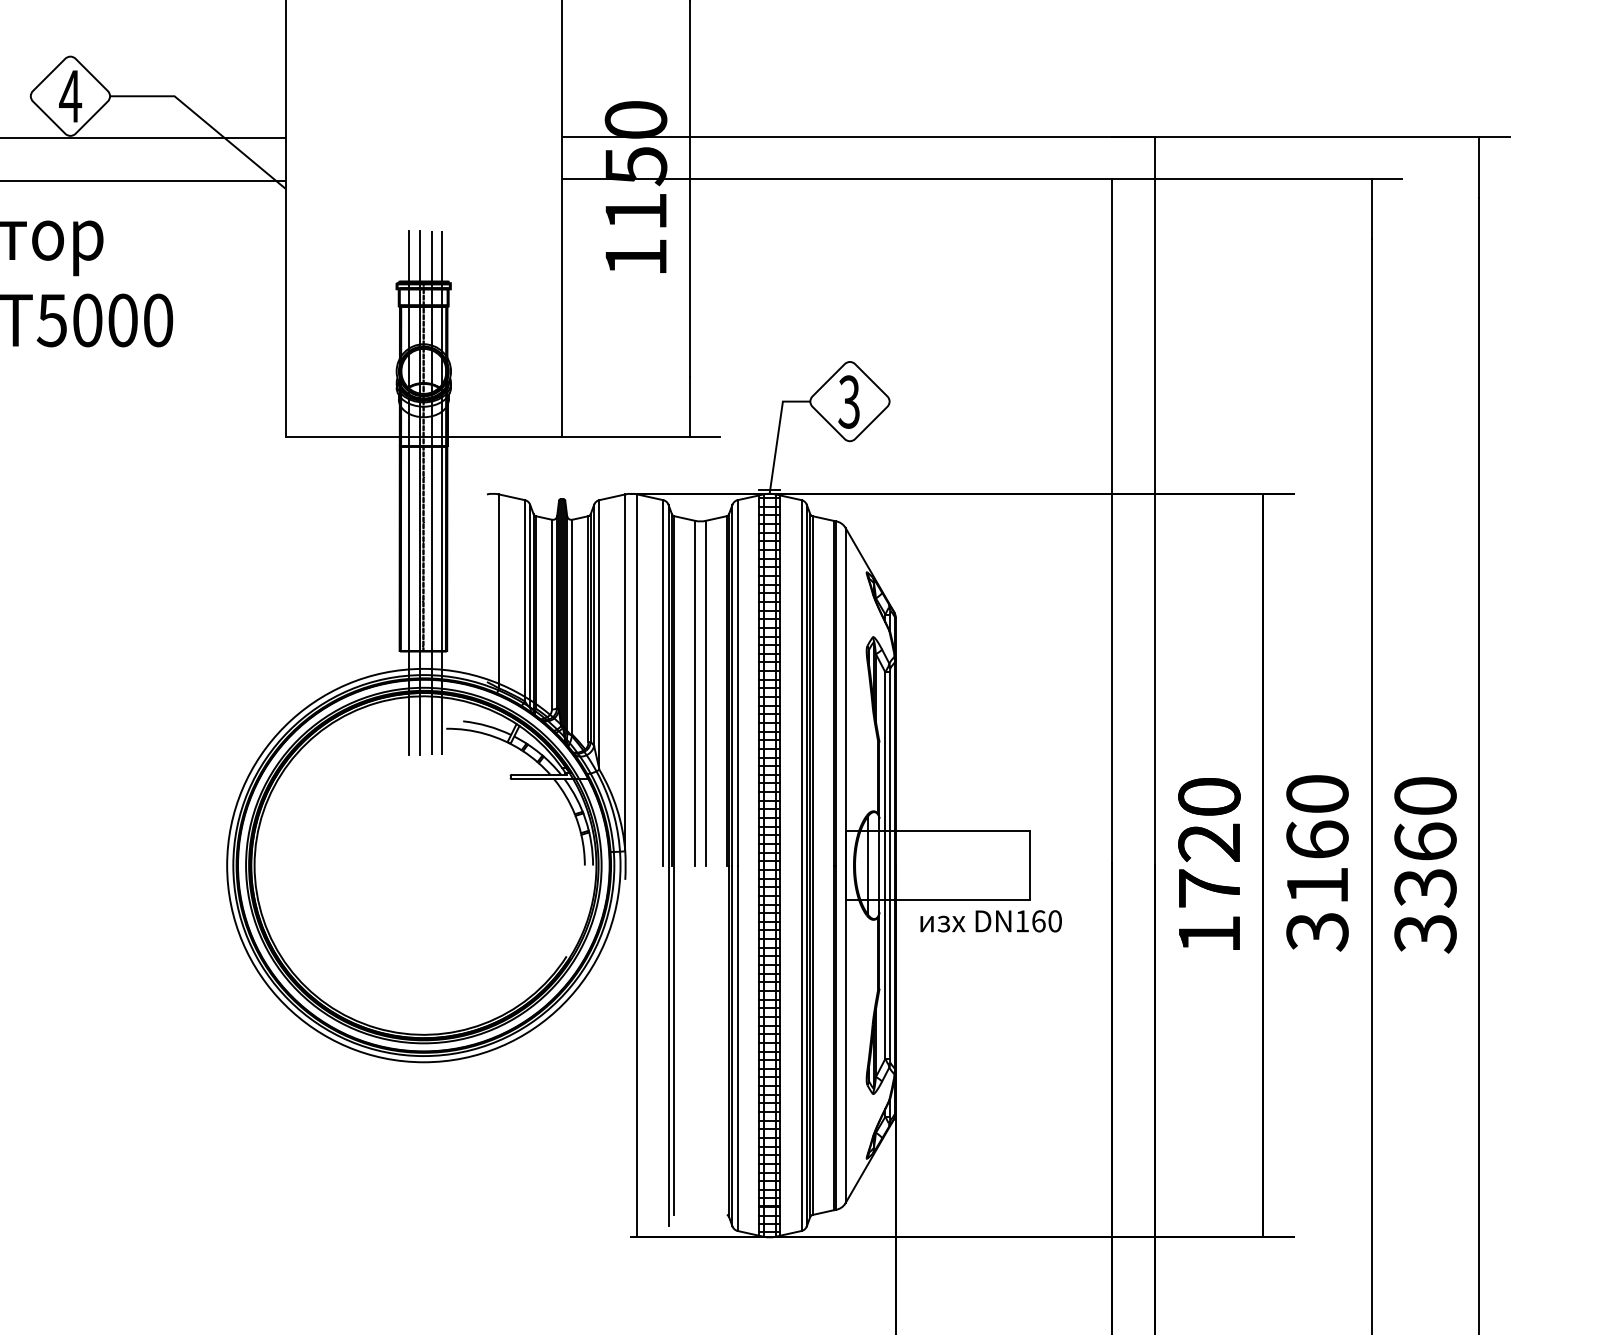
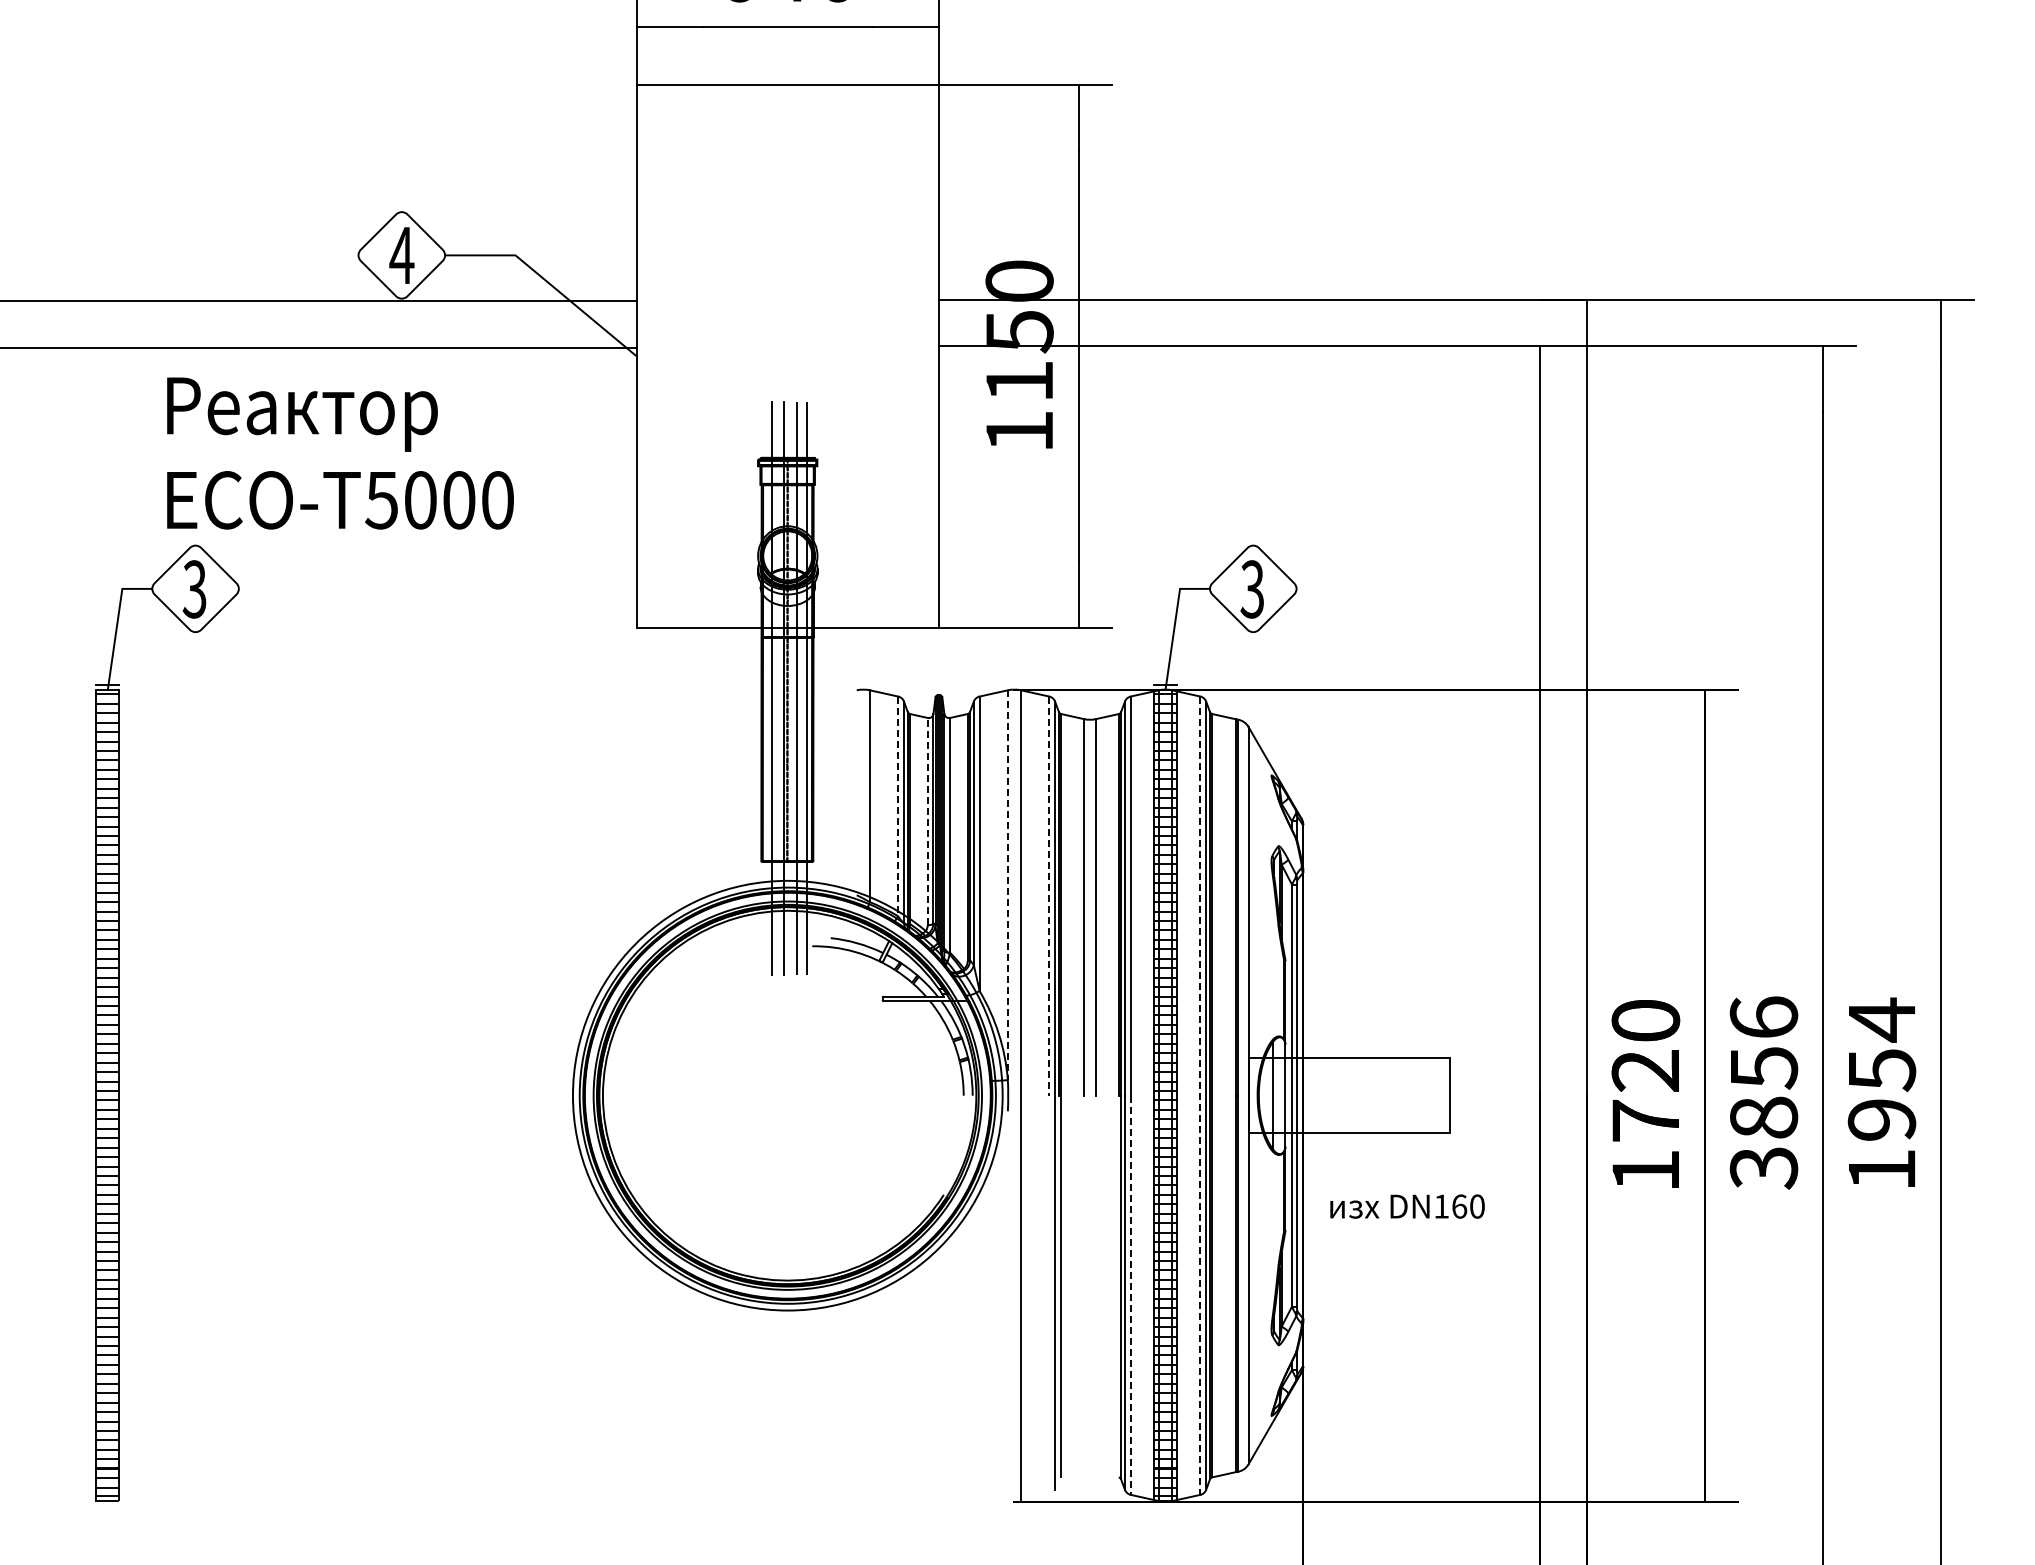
line: (525, 600) -> (898, 806), solid -> dashed
line: (551, 614) -> (927, 821), solid -> dashed
line: (624, 673) -> (1007, 885), solid -> dashed
line: (663, 683) -> (1049, 896), solid -> dashed
text: (1317, 839) -> (1763, 1067), 3160 -> 3856
text: (1425, 864) -> (1881, 1094), 3360 -> 1954
line: (801, 866) -> (1200, 1096), solid -> dashed
text: (991, 921) -> (1407, 1206), moved
line: (737, 1048) -> (1130, 1295), solid -> dashed

